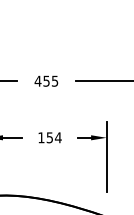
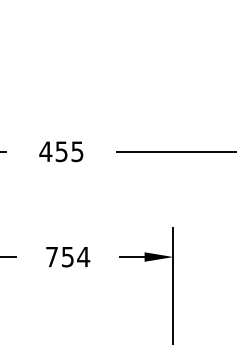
text: (41, 137) -> (52, 256), 154 -> 754

